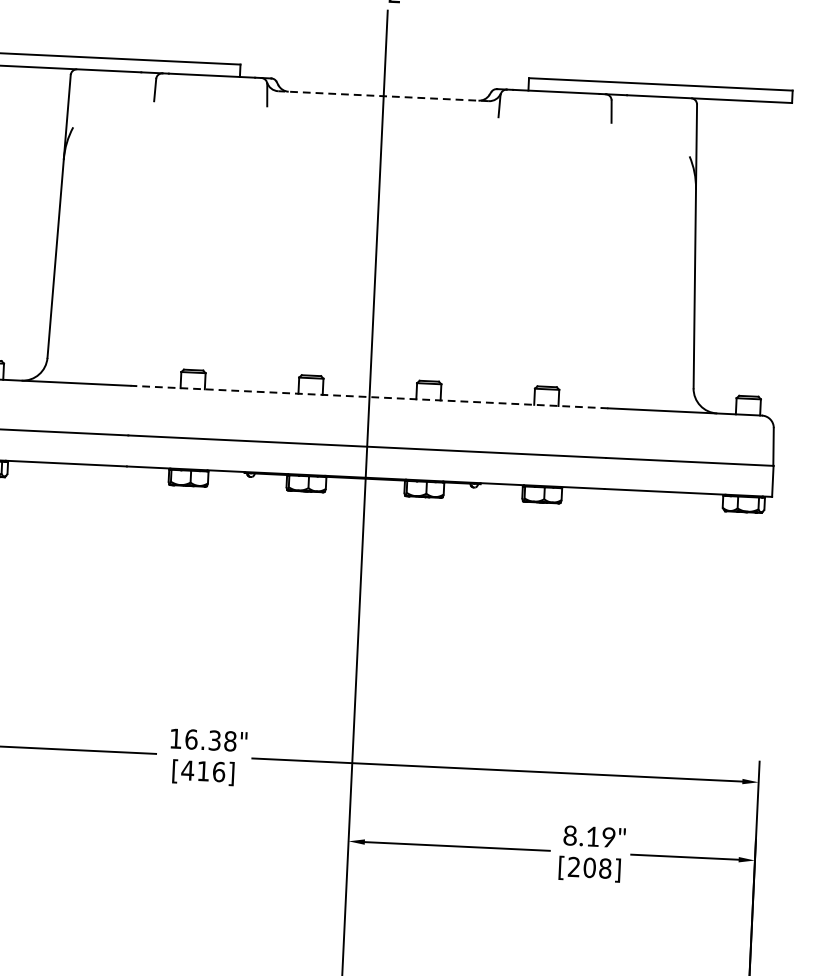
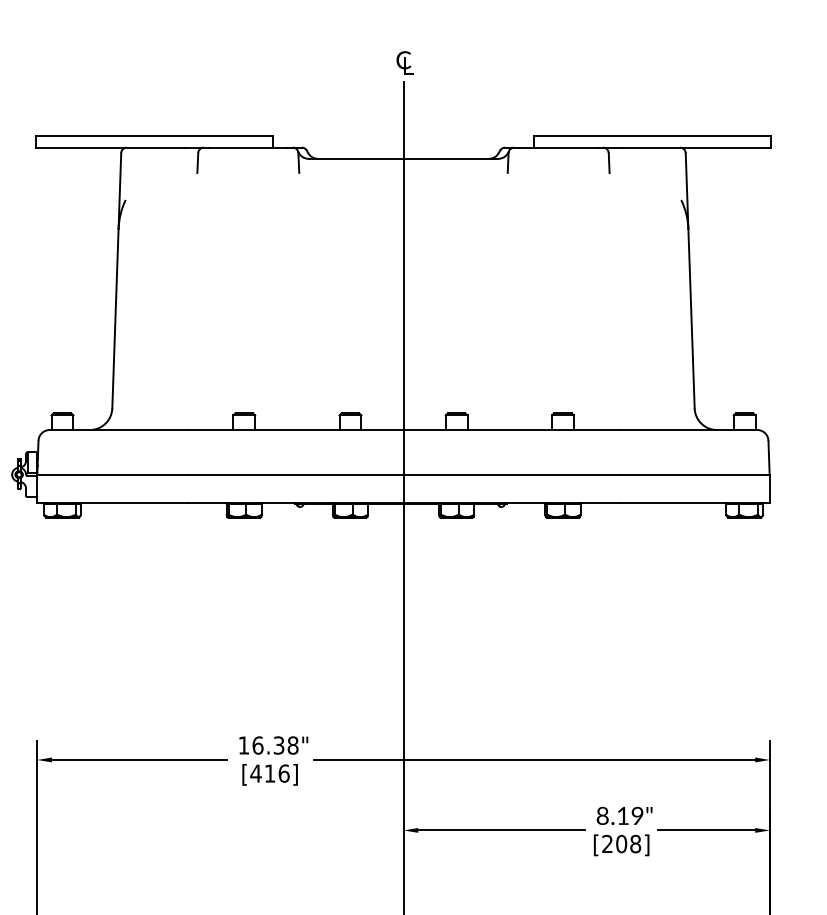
line: (383, 95) -> (403, 158), dashed -> solid
line: (368, 397) -> (402, 430), dashed -> solid

